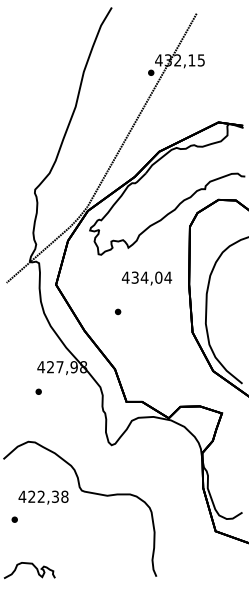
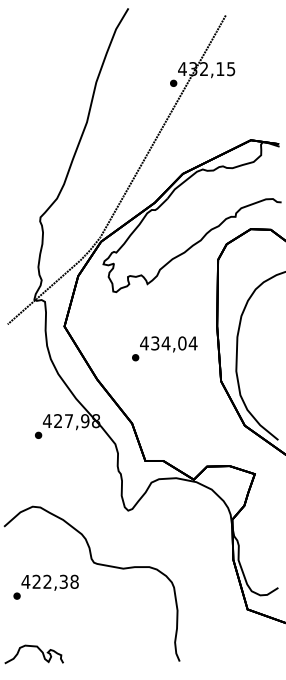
text: (146, 278) -> (168, 344), moved
part: (38, 391) -> (38, 434), moved
text: (43, 497) -> (49, 582), moved

